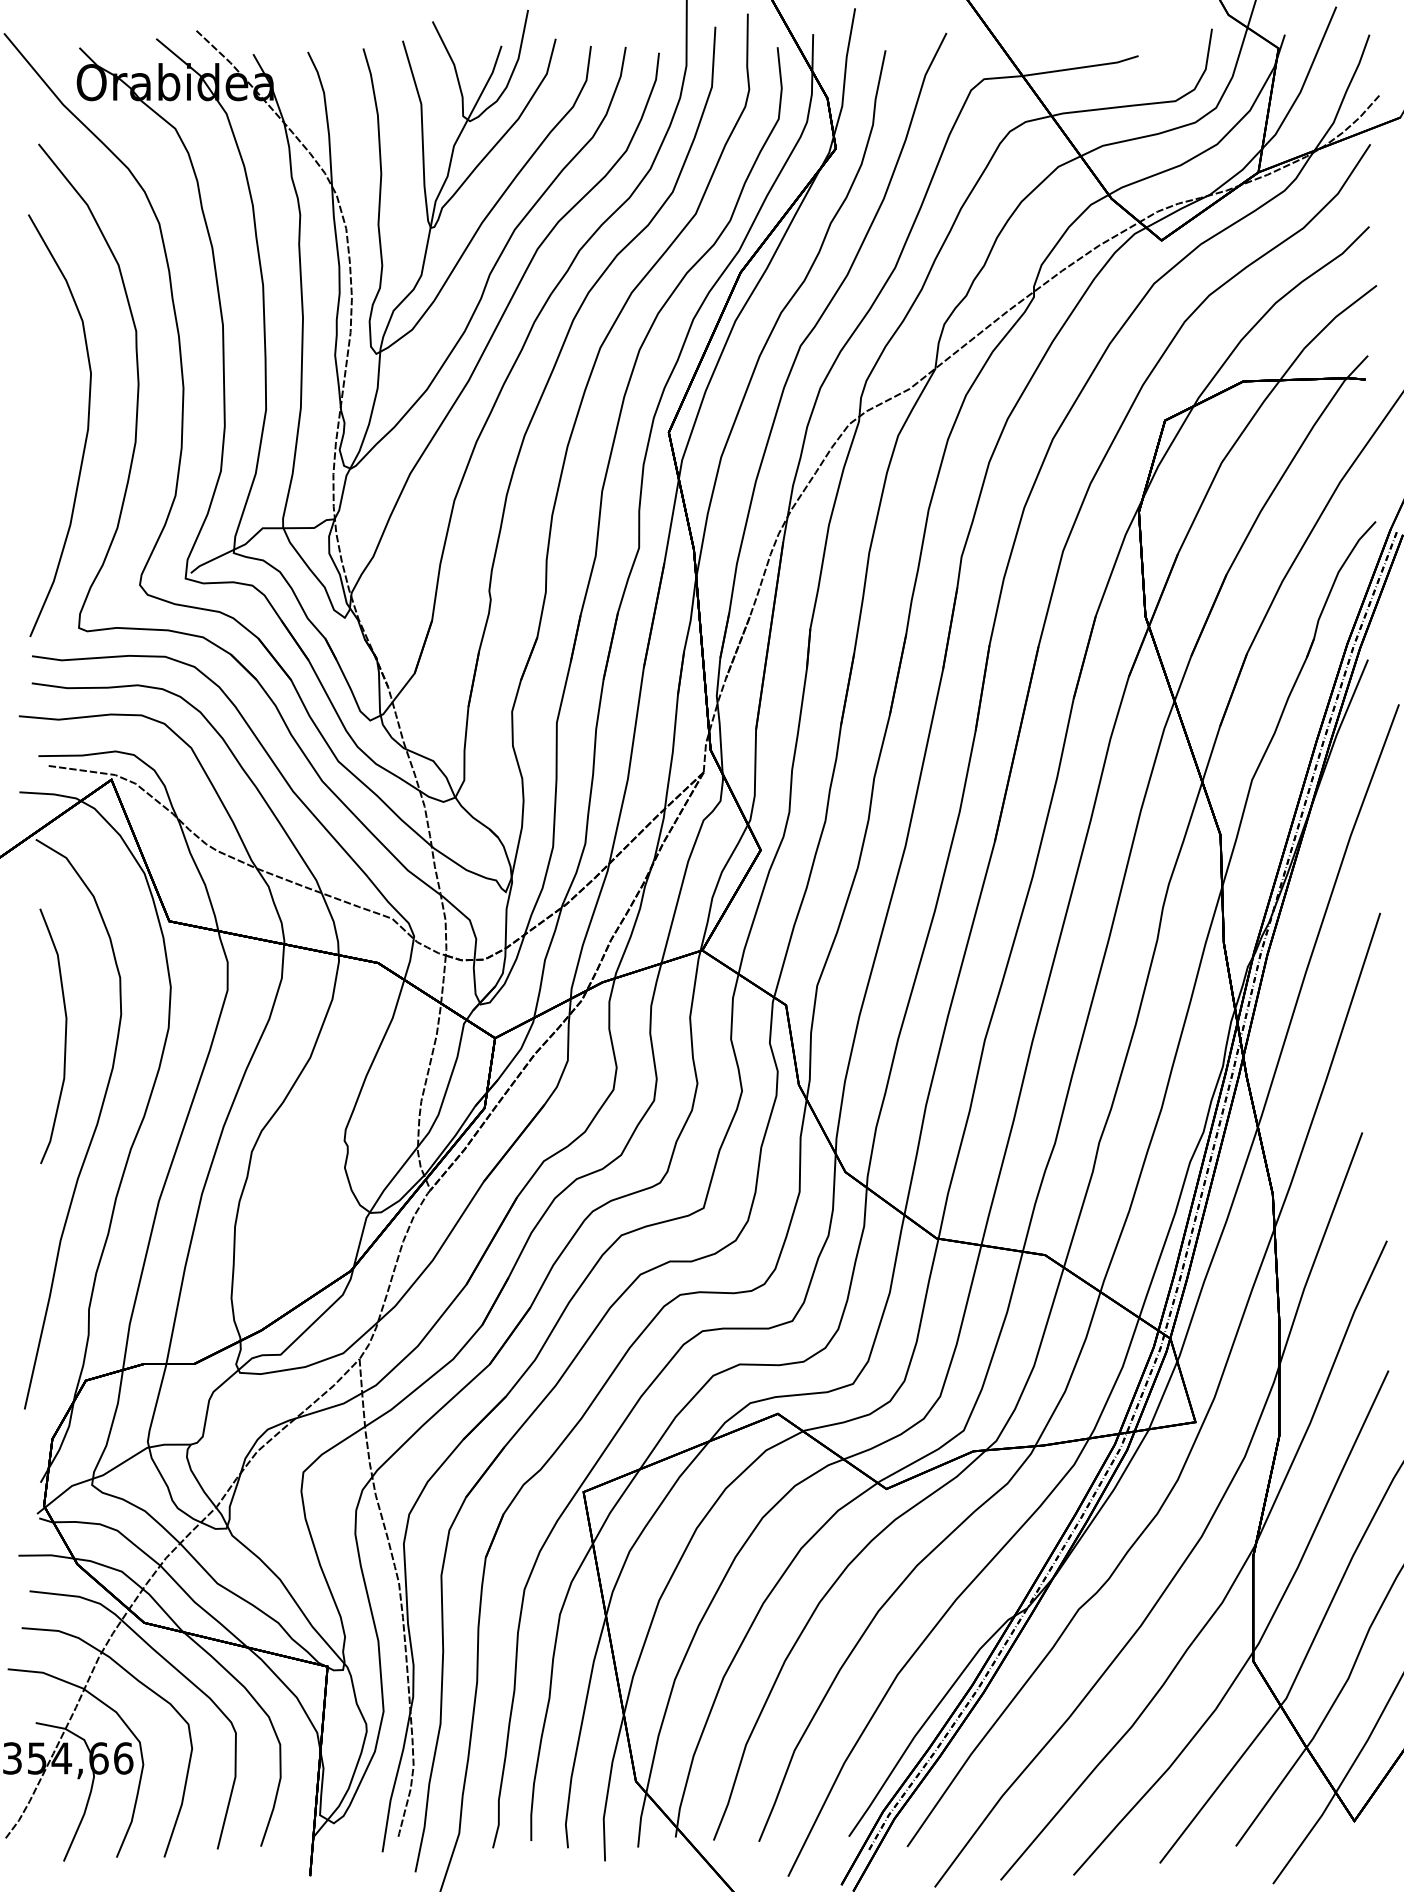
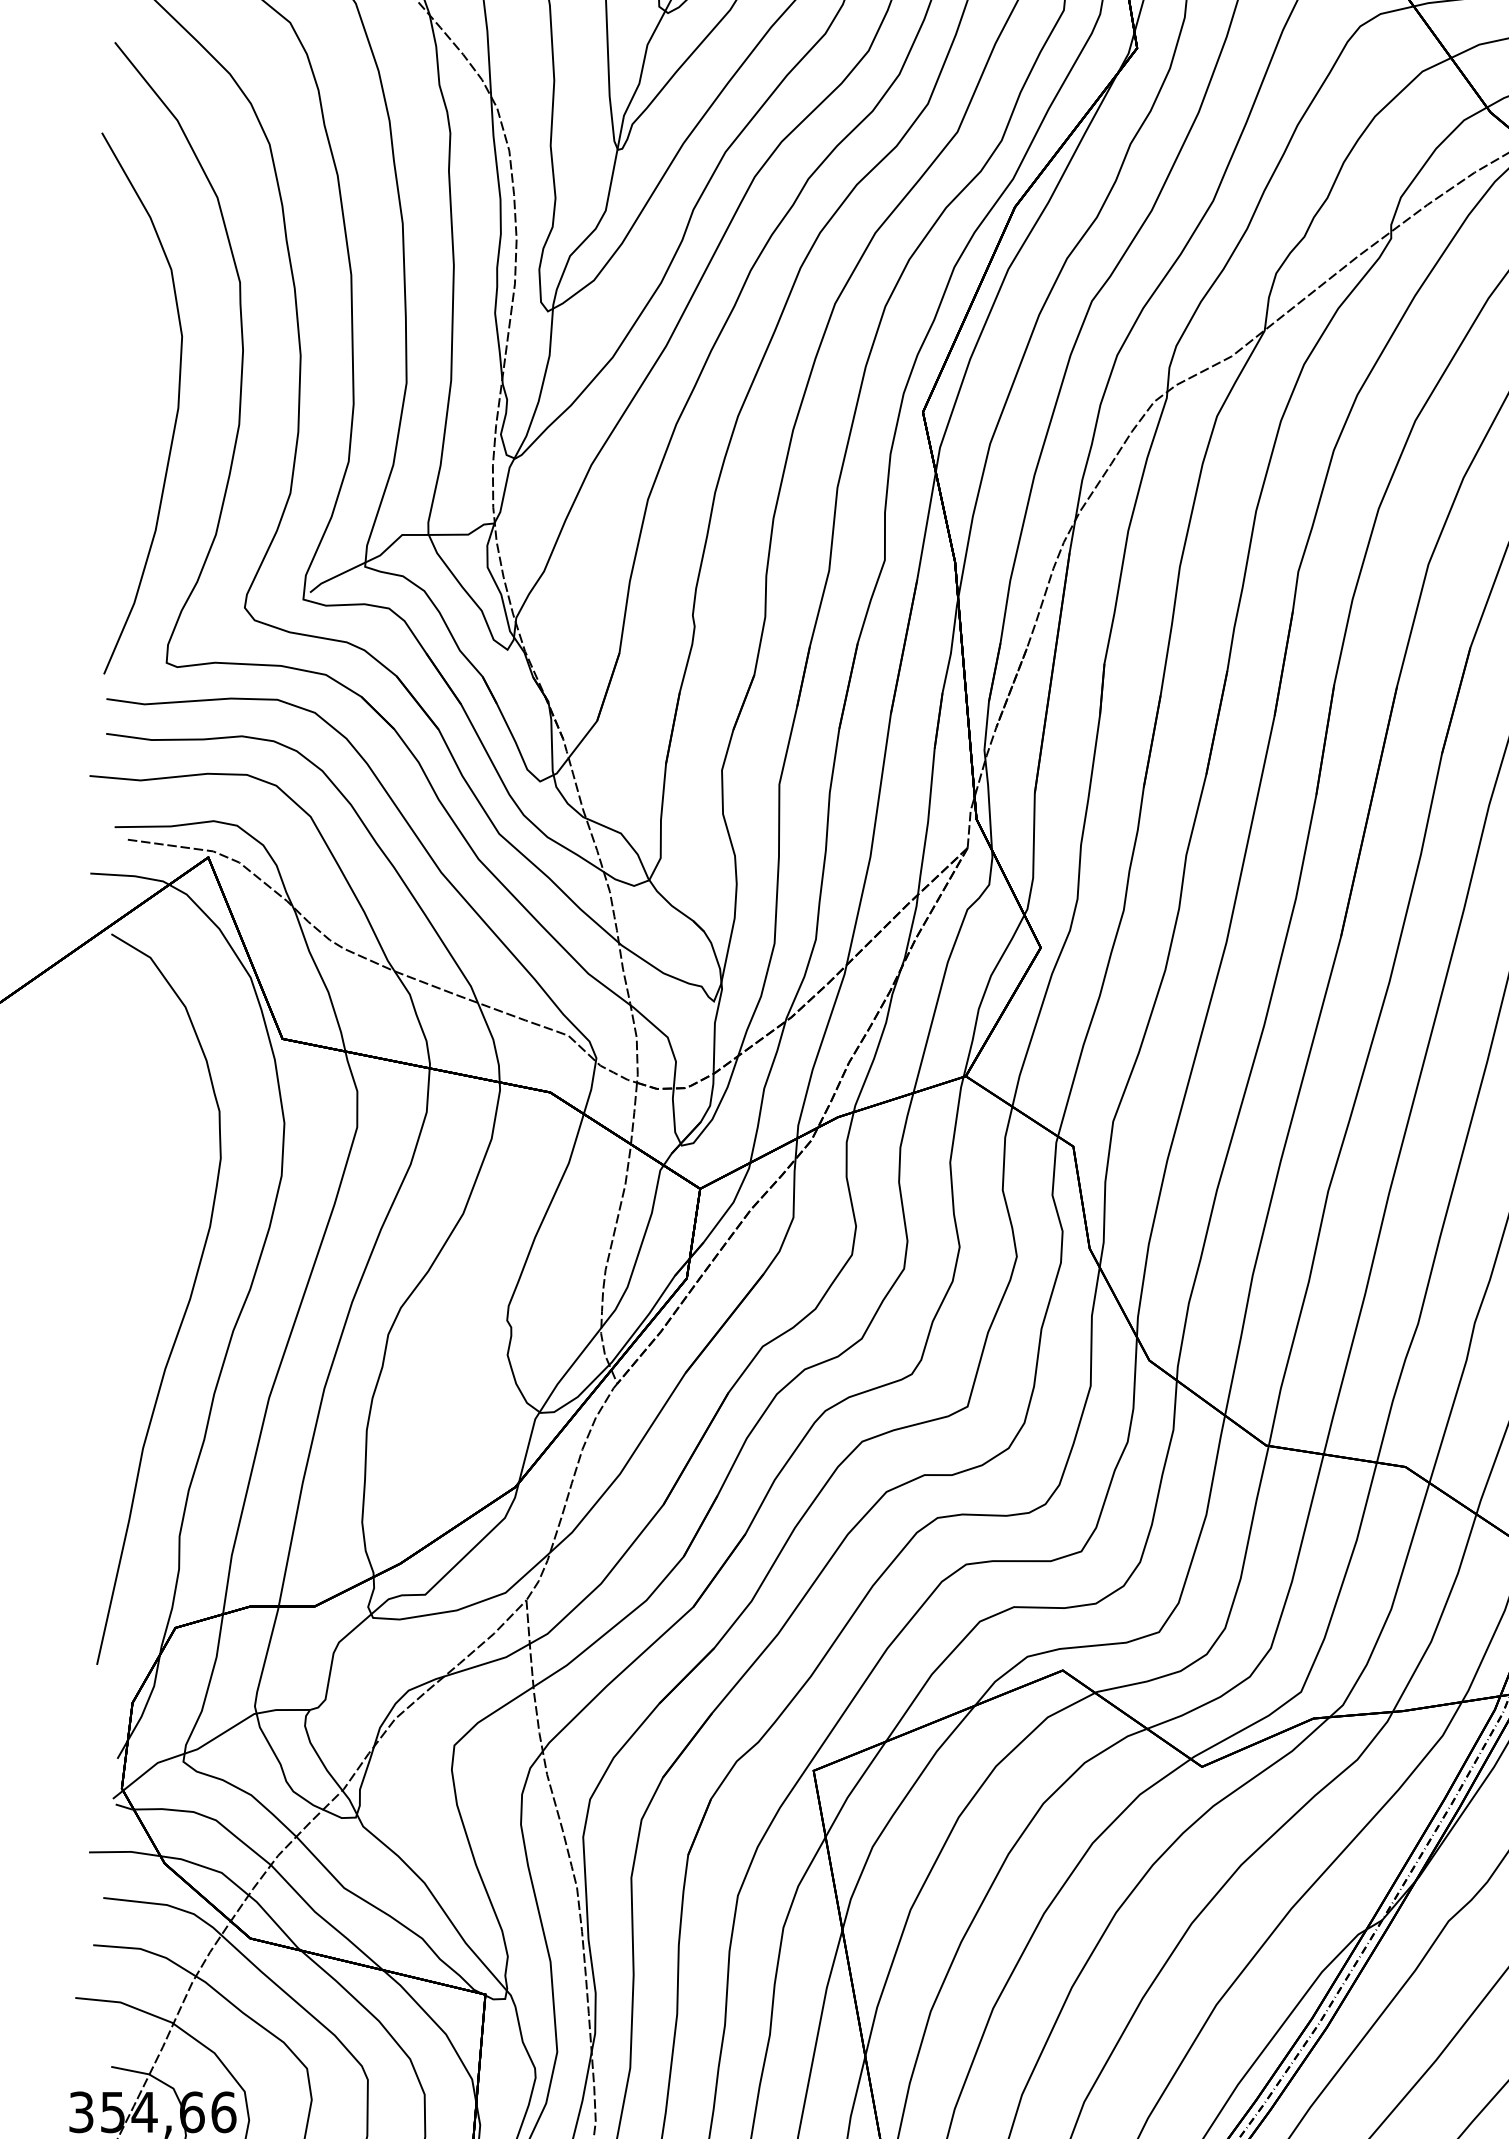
curve: (64, 1037) -> (148, 1187), removed

